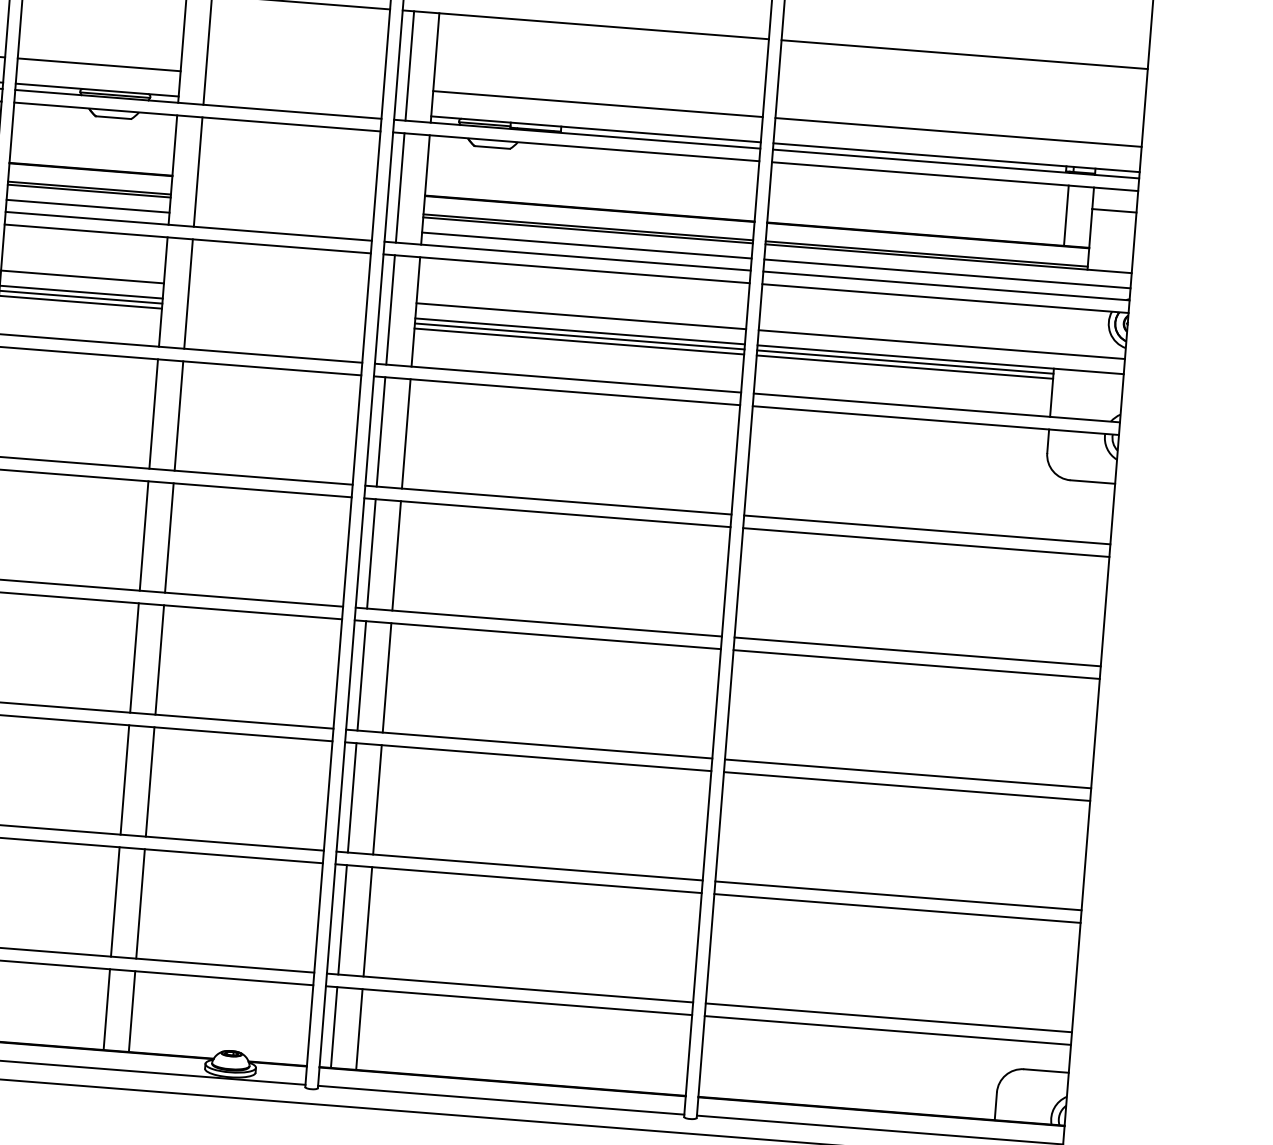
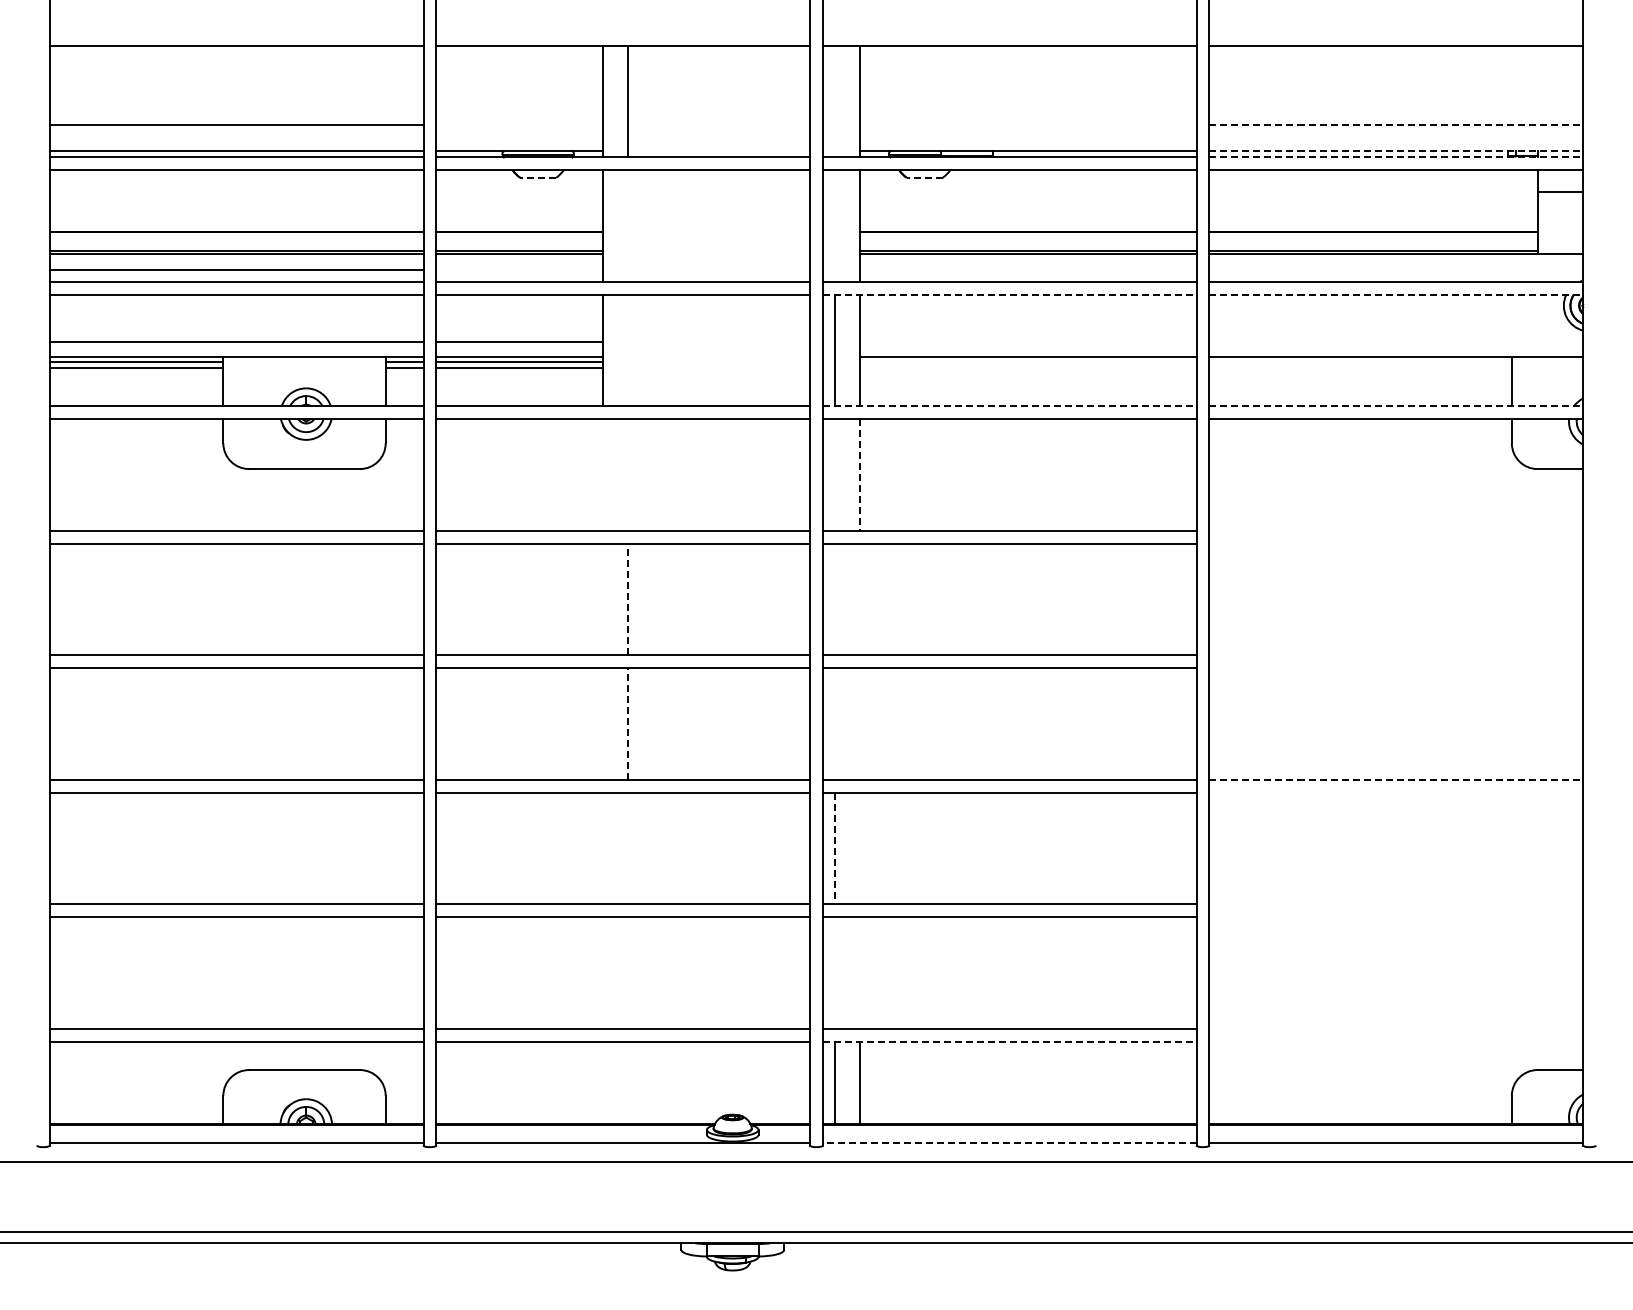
line: (99, 65) -> (519, 125), removed
line: (409, 65) -> (834, 101), removed
line: (598, 104) -> (1028, 125), removed
line: (112, 117) -> (537, 177), solid -> dashed
line: (958, 132) -> (1396, 125), solid -> dashed
line: (492, 147) -> (924, 177), solid -> dashed
line: (956, 158) -> (1396, 151), solid -> dashed
line: (956, 164) -> (1396, 157), solid -> dashed
line: (198, 171) -> (628, 225), removed
line: (400, 187) -> (834, 225), removed
line: (88, 206) -> (519, 269), removed
line: (1066, 215) -> (1512, 200), removed
line: (586, 245) -> (1028, 269), removed
line: (566, 268) -> (1009, 294), solid -> dashed
line: (947, 273) -> (1396, 269), removed
line: (188, 293) -> (628, 350), removed
line: (945, 298) -> (1396, 294), solid -> dashed
line: (581, 315) -> (1028, 341), removed
line: (579, 336) -> (1028, 362), removed
line: (579, 341) -> (1028, 367), removed
line: (942, 344) -> (1396, 341), removed
line: (905, 362) -> (1360, 362), removed
line: (904, 367) -> (1360, 367), removed
line: (557, 378) -> (1009, 406), solid -> dashed
line: (937, 408) -> (1396, 406), solid -> dashed
line: (153, 413) -> (602, 474), removed
line: (179, 415) -> (628, 474), removed
line: (381, 431) -> (834, 474), removed
line: (406, 434) -> (860, 475), solid -> dashed
line: (927, 529) -> (1396, 530), removed
line: (143, 535) -> (602, 599), removed
line: (169, 537) -> (628, 599), solid -> dashed
line: (926, 542) -> (1396, 543), removed
line: (371, 553) -> (834, 599), removed
line: (396, 555) -> (860, 599), removed
line: (917, 652) -> (1396, 655), removed
line: (134, 657) -> (602, 723), removed
line: (159, 659) -> (628, 723), solid -> dashed
line: (916, 664) -> (1396, 668), removed
line: (361, 675) -> (834, 723), removed
line: (387, 677) -> (860, 723), removed
line: (908, 773) -> (1396, 779), solid -> dashed
line: (124, 780) -> (602, 848), removed
line: (150, 782) -> (628, 848), removed
line: (907, 786) -> (1396, 792), removed
line: (352, 797) -> (834, 848), solid -> dashed
line: (377, 799) -> (860, 848), removed
line: (898, 896) -> (1396, 904), removed
line: (115, 901) -> (602, 972), removed
line: (140, 903) -> (628, 972), removed
line: (897, 908) -> (1396, 917), removed
line: (342, 919) -> (834, 972), removed
line: (368, 921) -> (860, 972), removed
line: (508, 1000) -> (1009, 1041), solid -> dashed
line: (106, 1009) -> (602, 1082), removed
line: (132, 1011) -> (628, 1082), removed
line: (889, 1017) -> (1396, 1028), removed
line: (888, 1030) -> (1396, 1041), removed
line: (500, 1100) -> (1009, 1143), solid -> dashed

